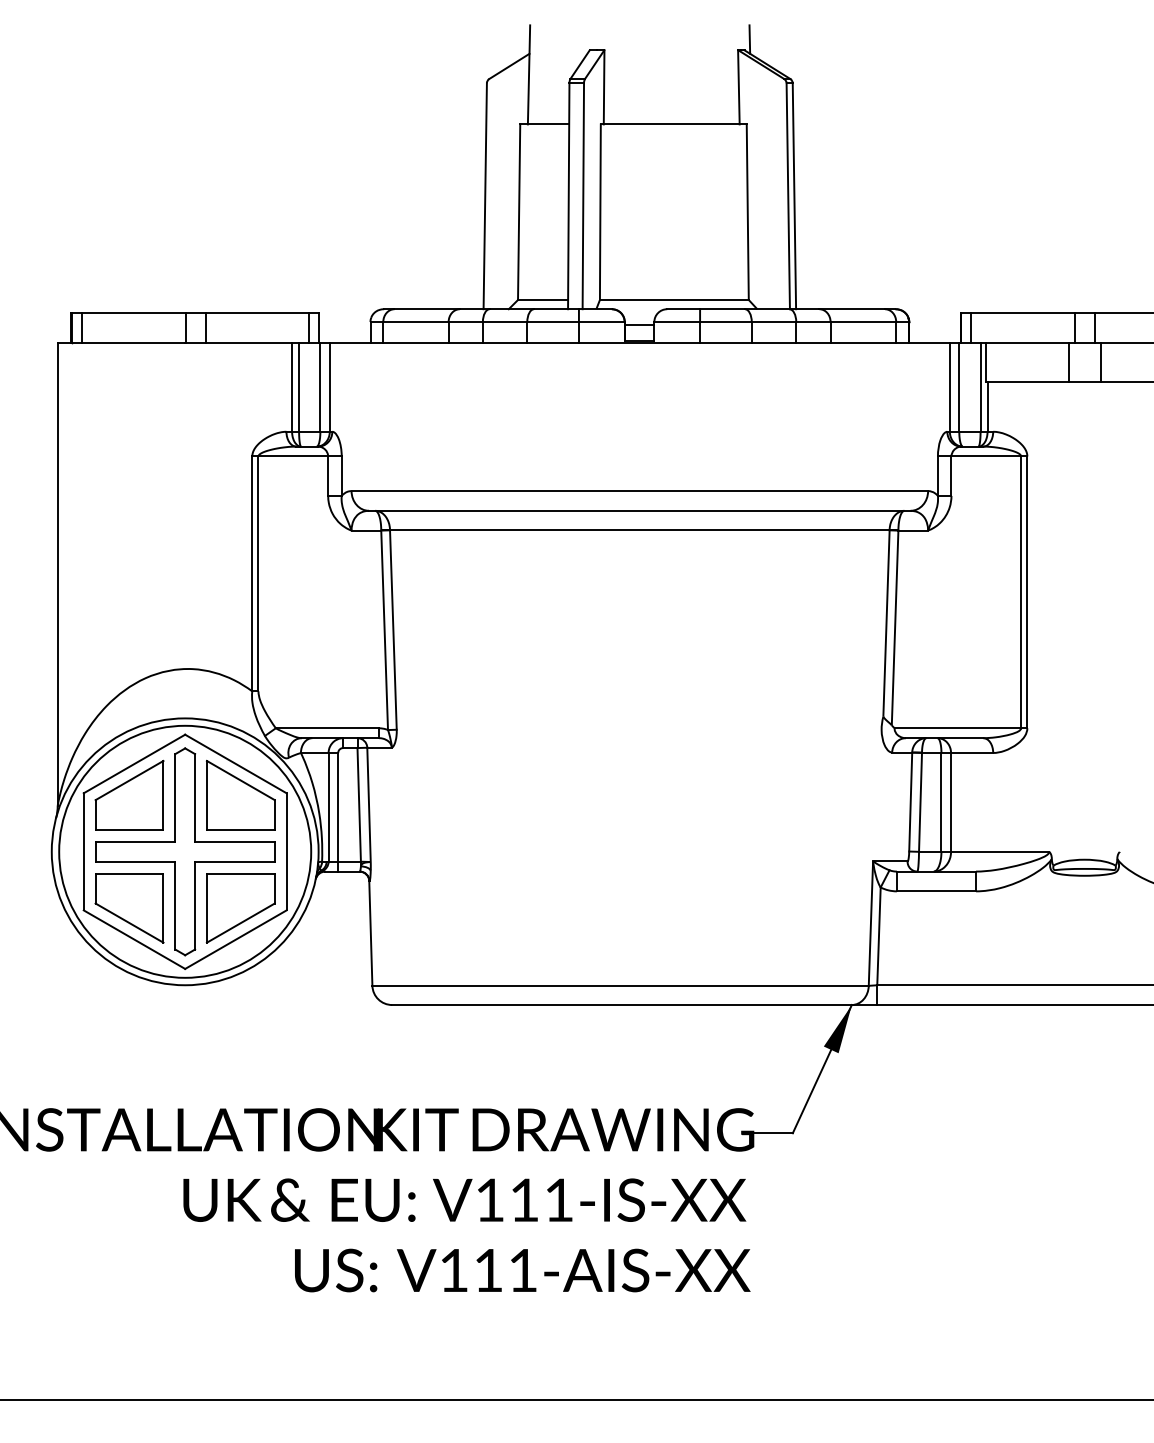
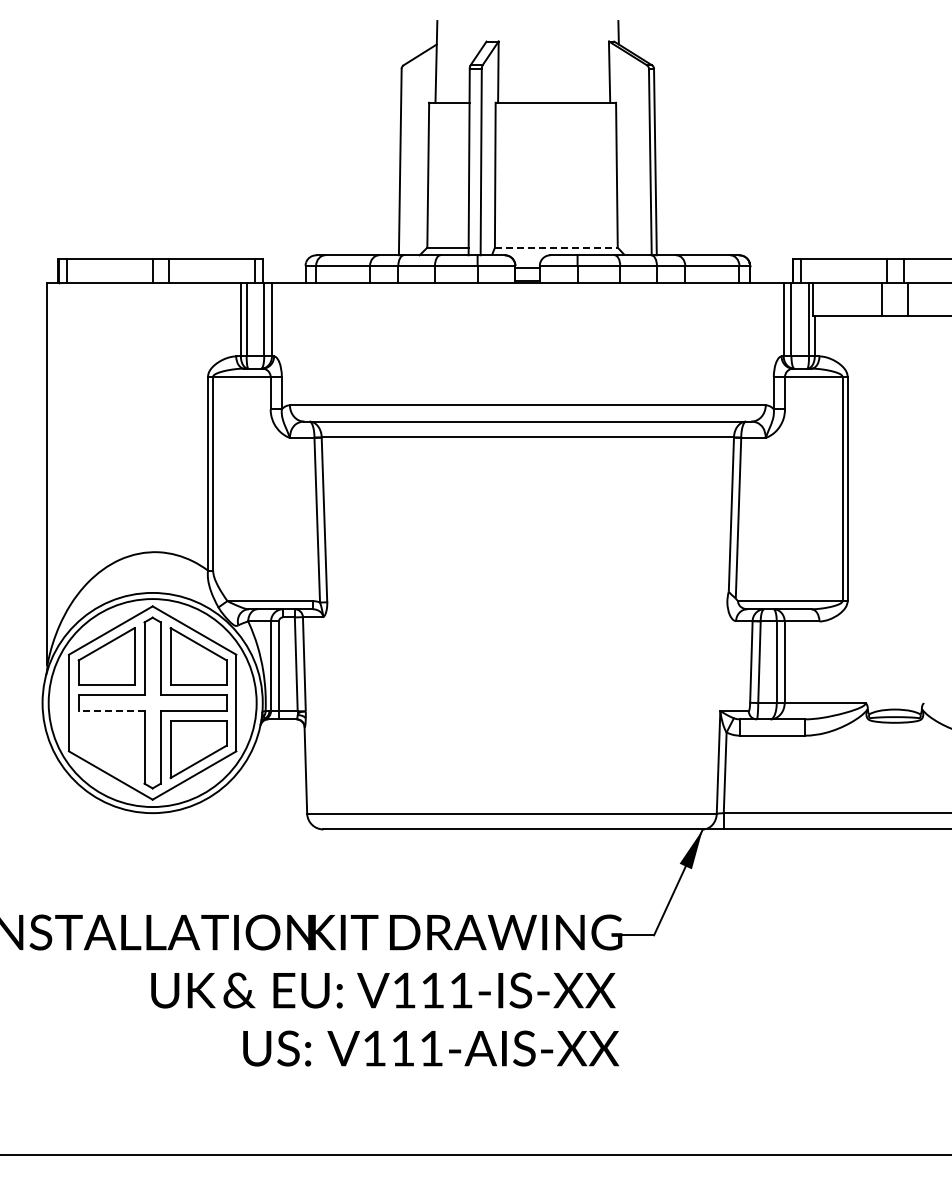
line: (674, 299) -> (556, 247), solid -> dashed
line: (135, 862) -> (111, 711), solid -> dashed
part: (129, 908) -> (106, 749), removed

